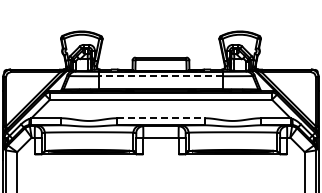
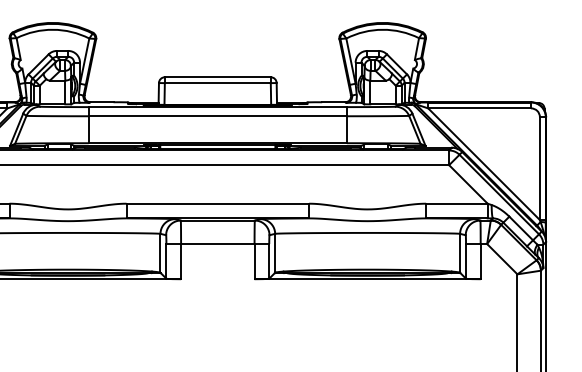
line: (161, 76) -> (218, 116), dashed -> solid
line: (161, 118) -> (218, 204), dashed -> solid

